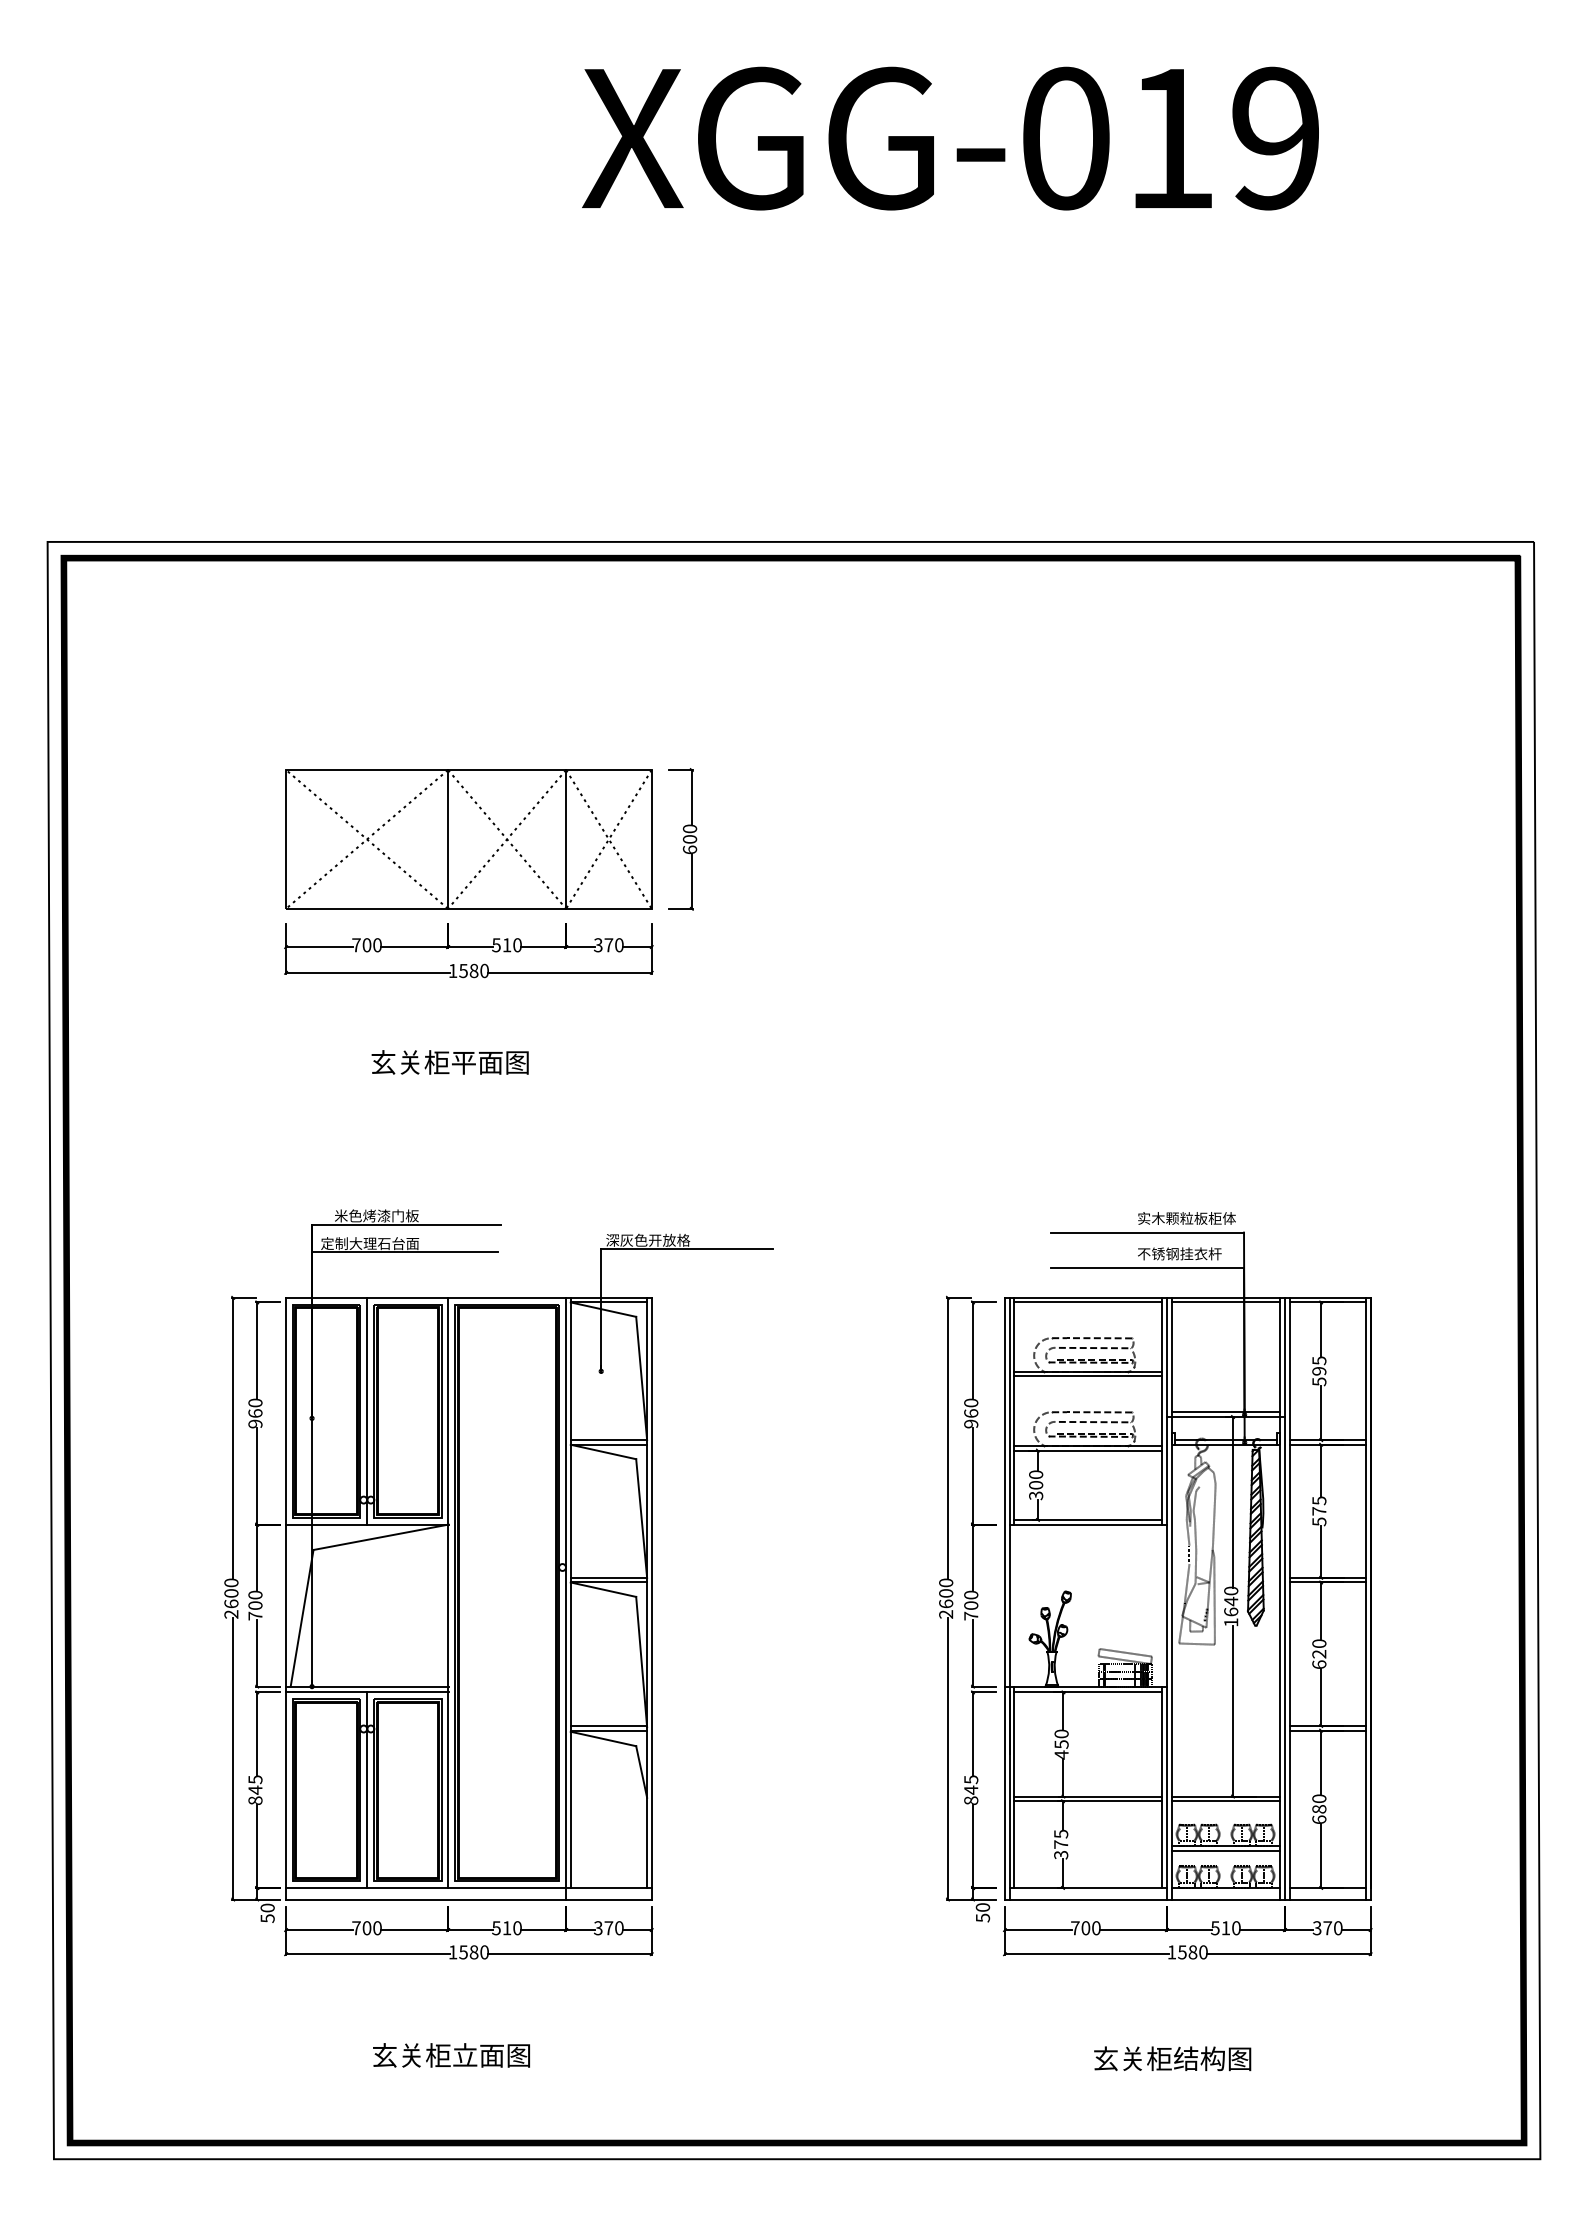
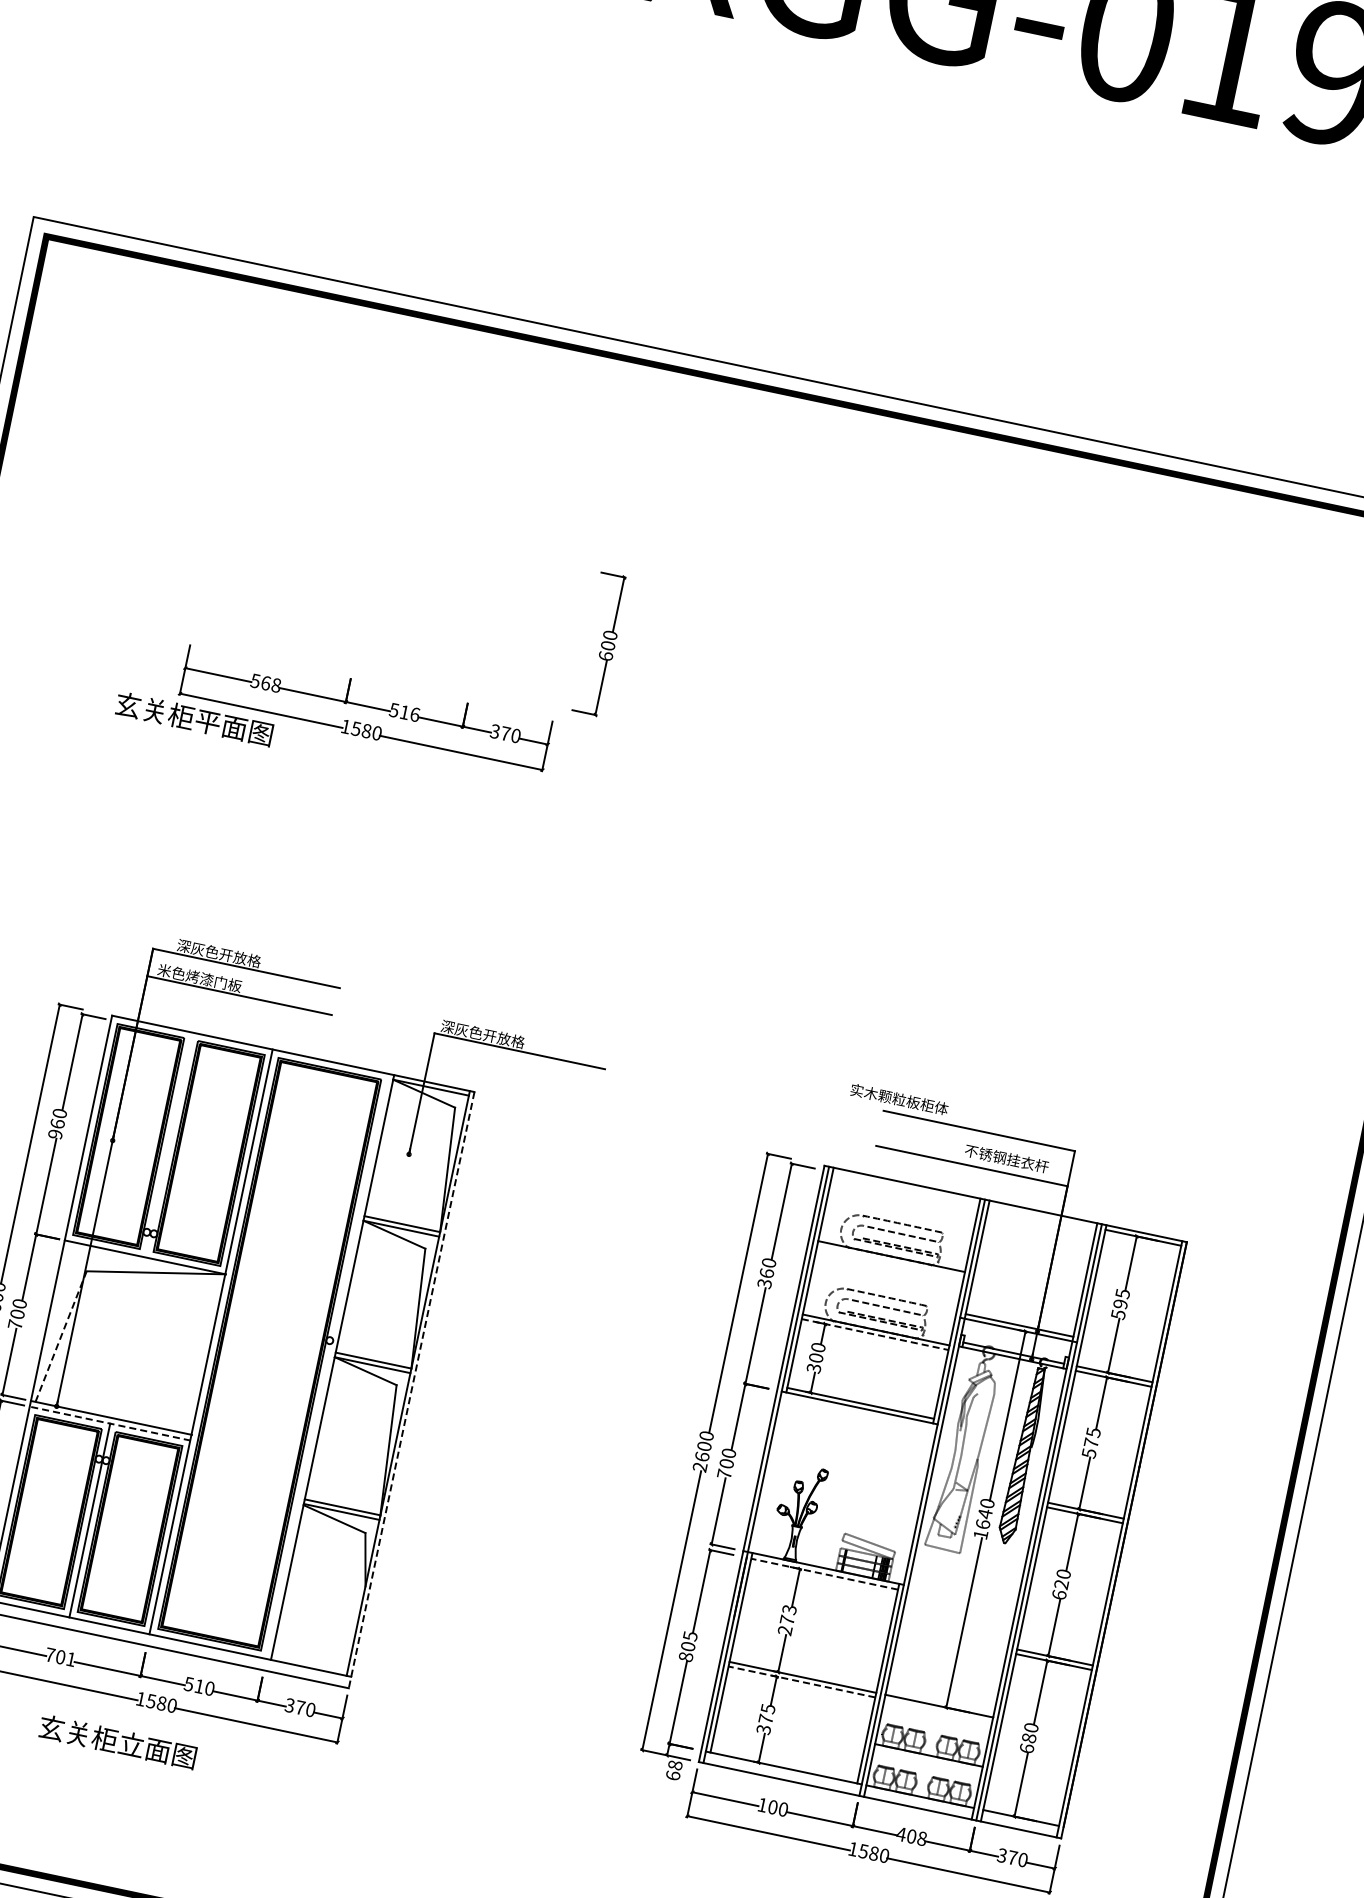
part: (468, 839) -> (388, 599), removed
text: (366, 945) -> (265, 683), 700 -> 568
text: (517, 945) -> (415, 714), 510 -> 516
text: (449, 1062) -> (193, 719), moved
text: (376, 1215) -> (218, 953), 米色烤漆门板 -> 深灰色开放格
text: (1186, 1218) -> (899, 1099), moved
text: (370, 1243) -> (207, 979), 定制大理石台面 -> 米色烤漆门板
line: (1088, 1302) -> (906, 1187), removed
line: (1225, 1302) -> (1041, 1216), removed
line: (1088, 1376) -> (890, 1261), removed
line: (367, 1410) -> (169, 1144), removed
text: (971, 1423) -> (765, 1283), 960 -> 360
line: (1088, 1450) -> (875, 1334), solid -> dashed
line: (566, 1598) -> (327, 1372), removed
line: (651, 1598) -> (411, 1389), solid -> dashed
line: (302, 1617) -> (61, 1335), solid -> dashed
line: (366, 1692) -> (109, 1423), solid -> dashed
line: (1087, 1692) -> (823, 1574), solid -> dashed
text: (1061, 1744) -> (787, 1620), 450 -> 273
text: (971, 1789) -> (688, 1646), 845 -> 805
line: (1087, 1801) -> (801, 1682), solid -> dashed
line: (1225, 1801) -> (937, 1710), removed
line: (1225, 1850) -> (927, 1759), removed
text: (982, 1912) -> (673, 1770), 50 -> 68
text: (377, 1928) -> (71, 1659), 700 -> 701
text: (1075, 1928) -> (762, 1805), 700 -> 100
text: (1225, 1928) -> (911, 1836), 510 -> 408
text: (451, 2055) -> (117, 1742), moved

